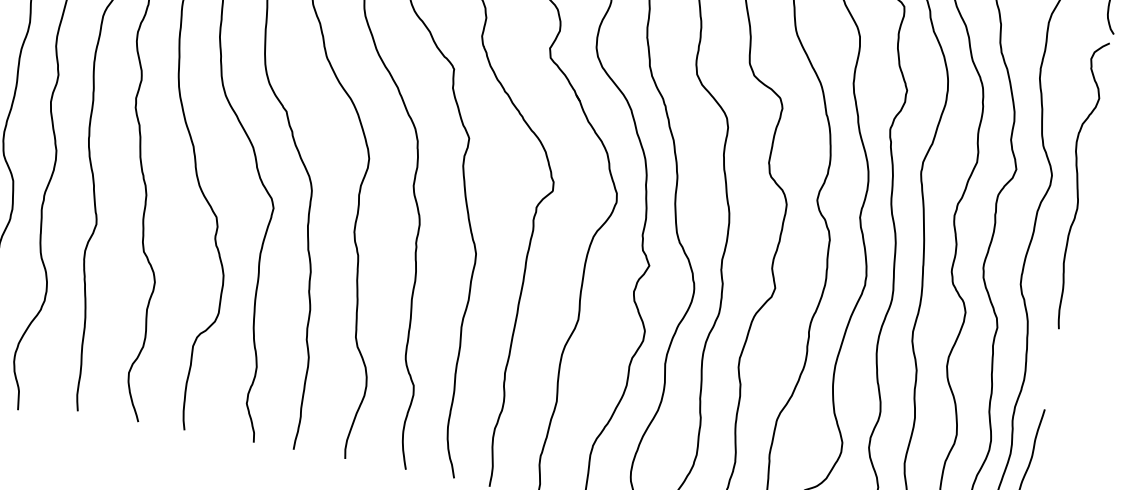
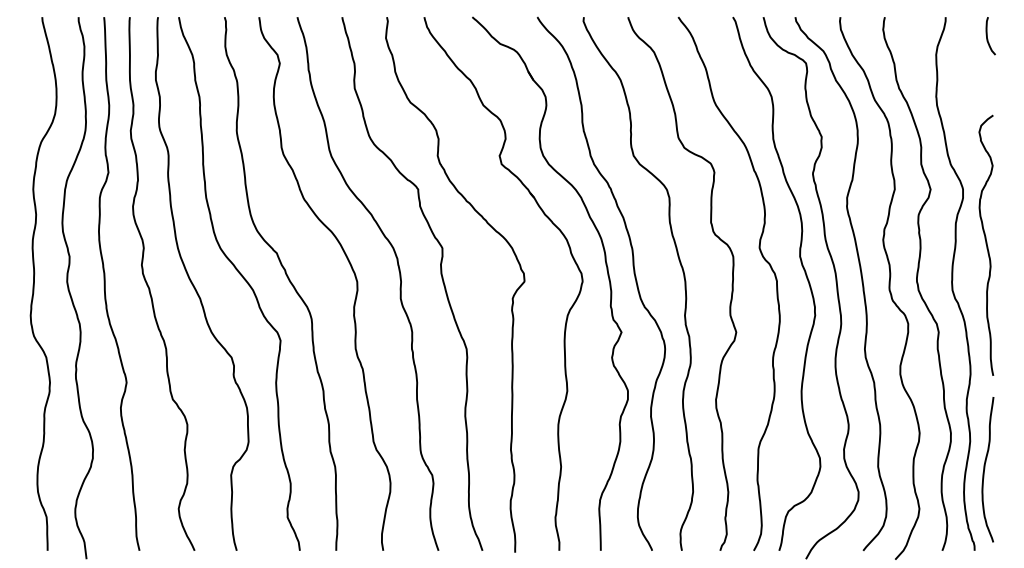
curve: (1077, 183) -> (986, 244), moved

